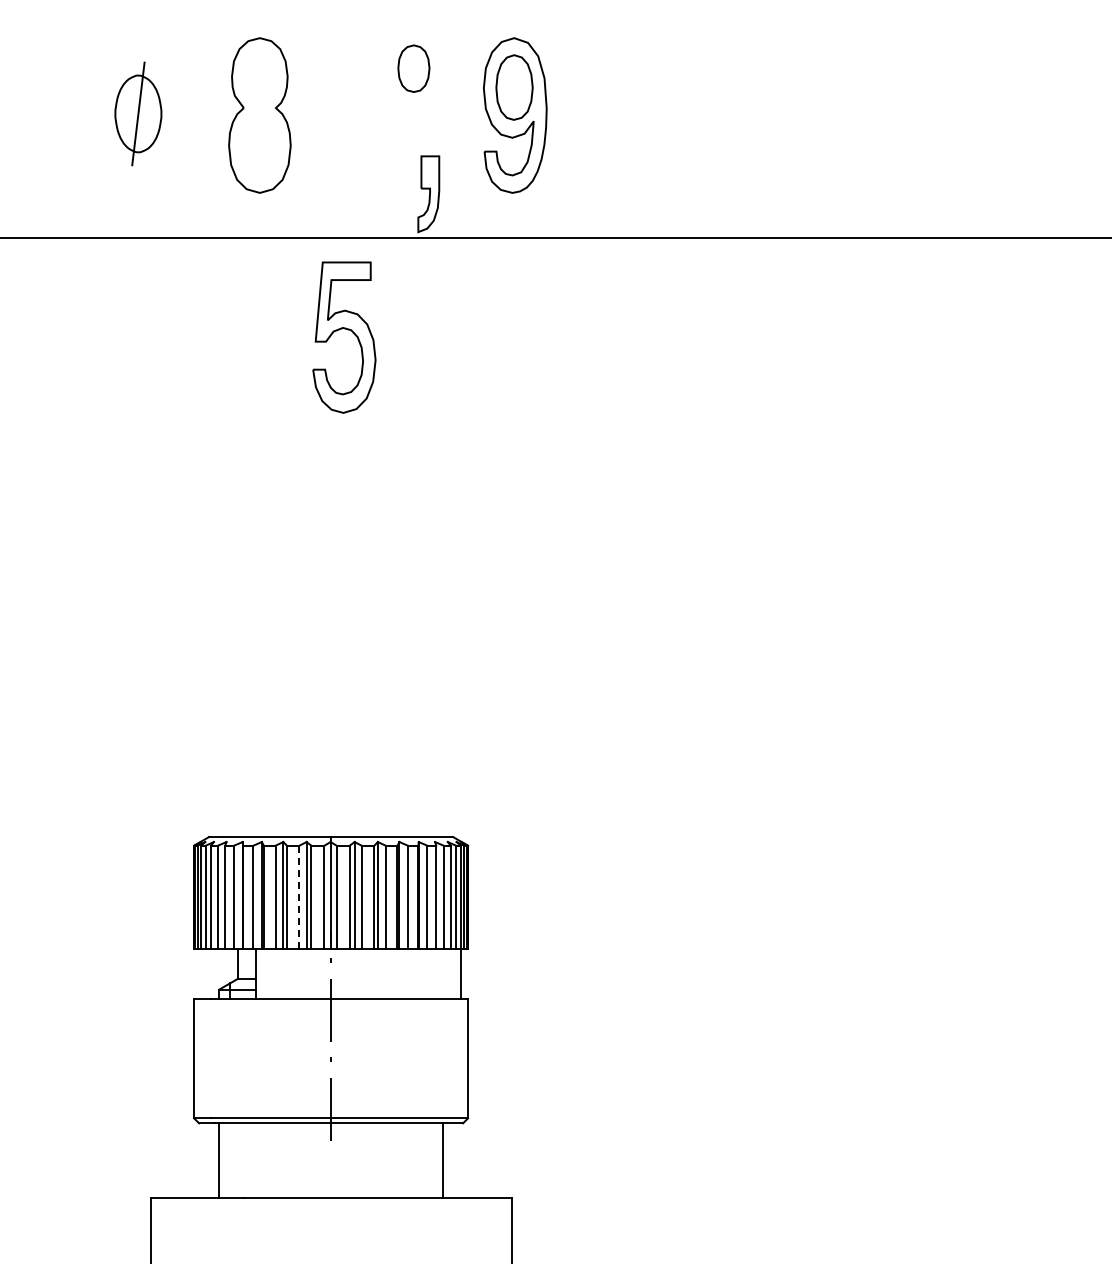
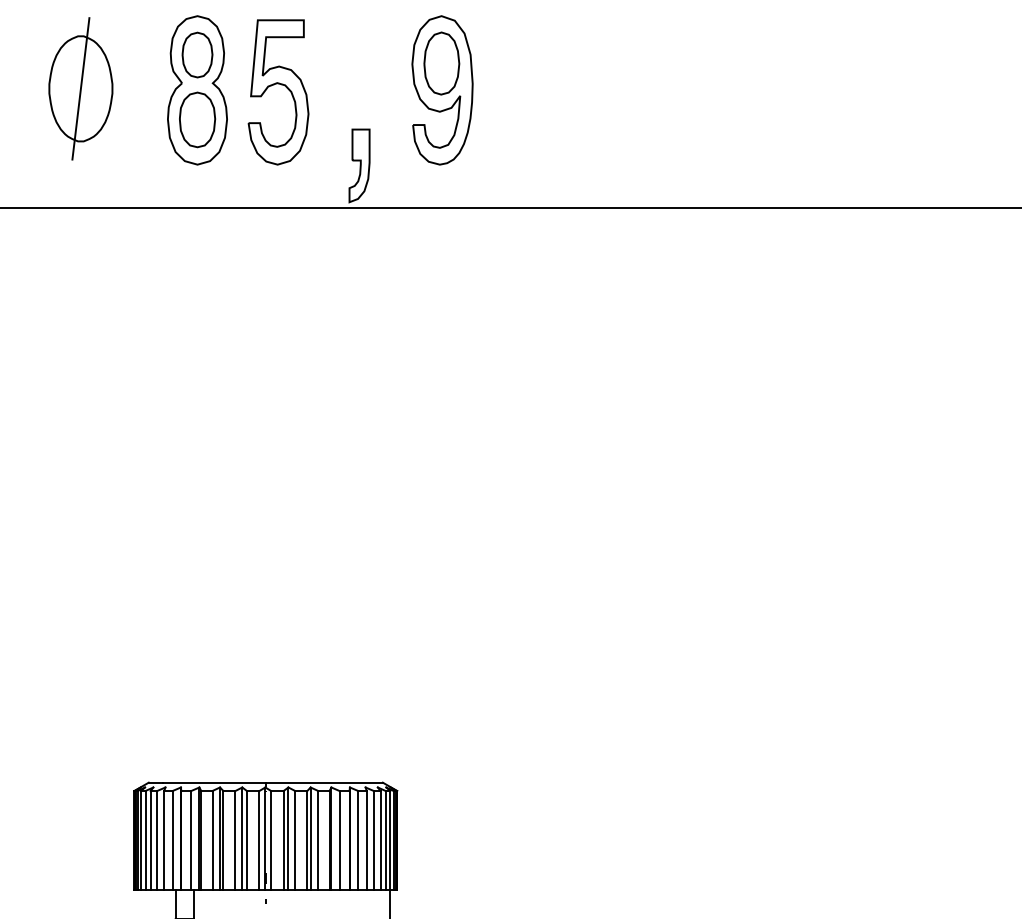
part: (413, 68) -> (197, 54), moved
part: (138, 113) -> (81, 88), size x1.43
part: (259, 146) -> (197, 120), added
part: (347, 330) -> (281, 85), moved
line: (299, 897) -> (235, 840), dashed -> solid

